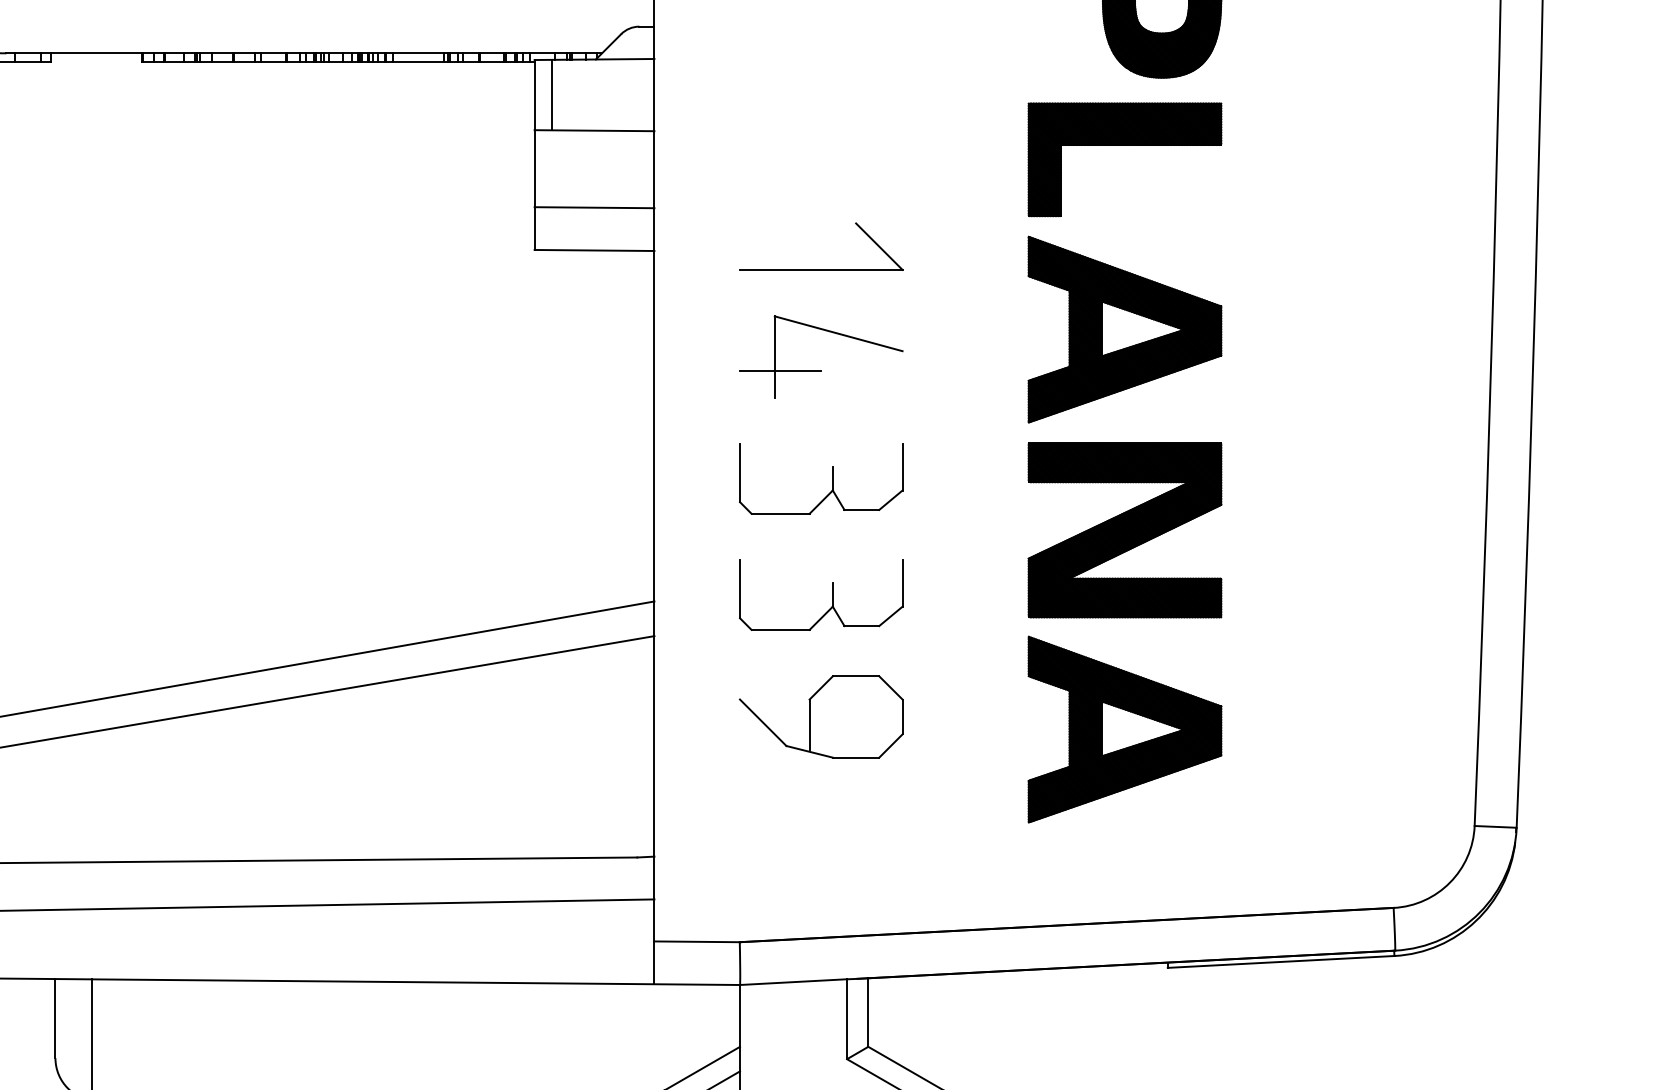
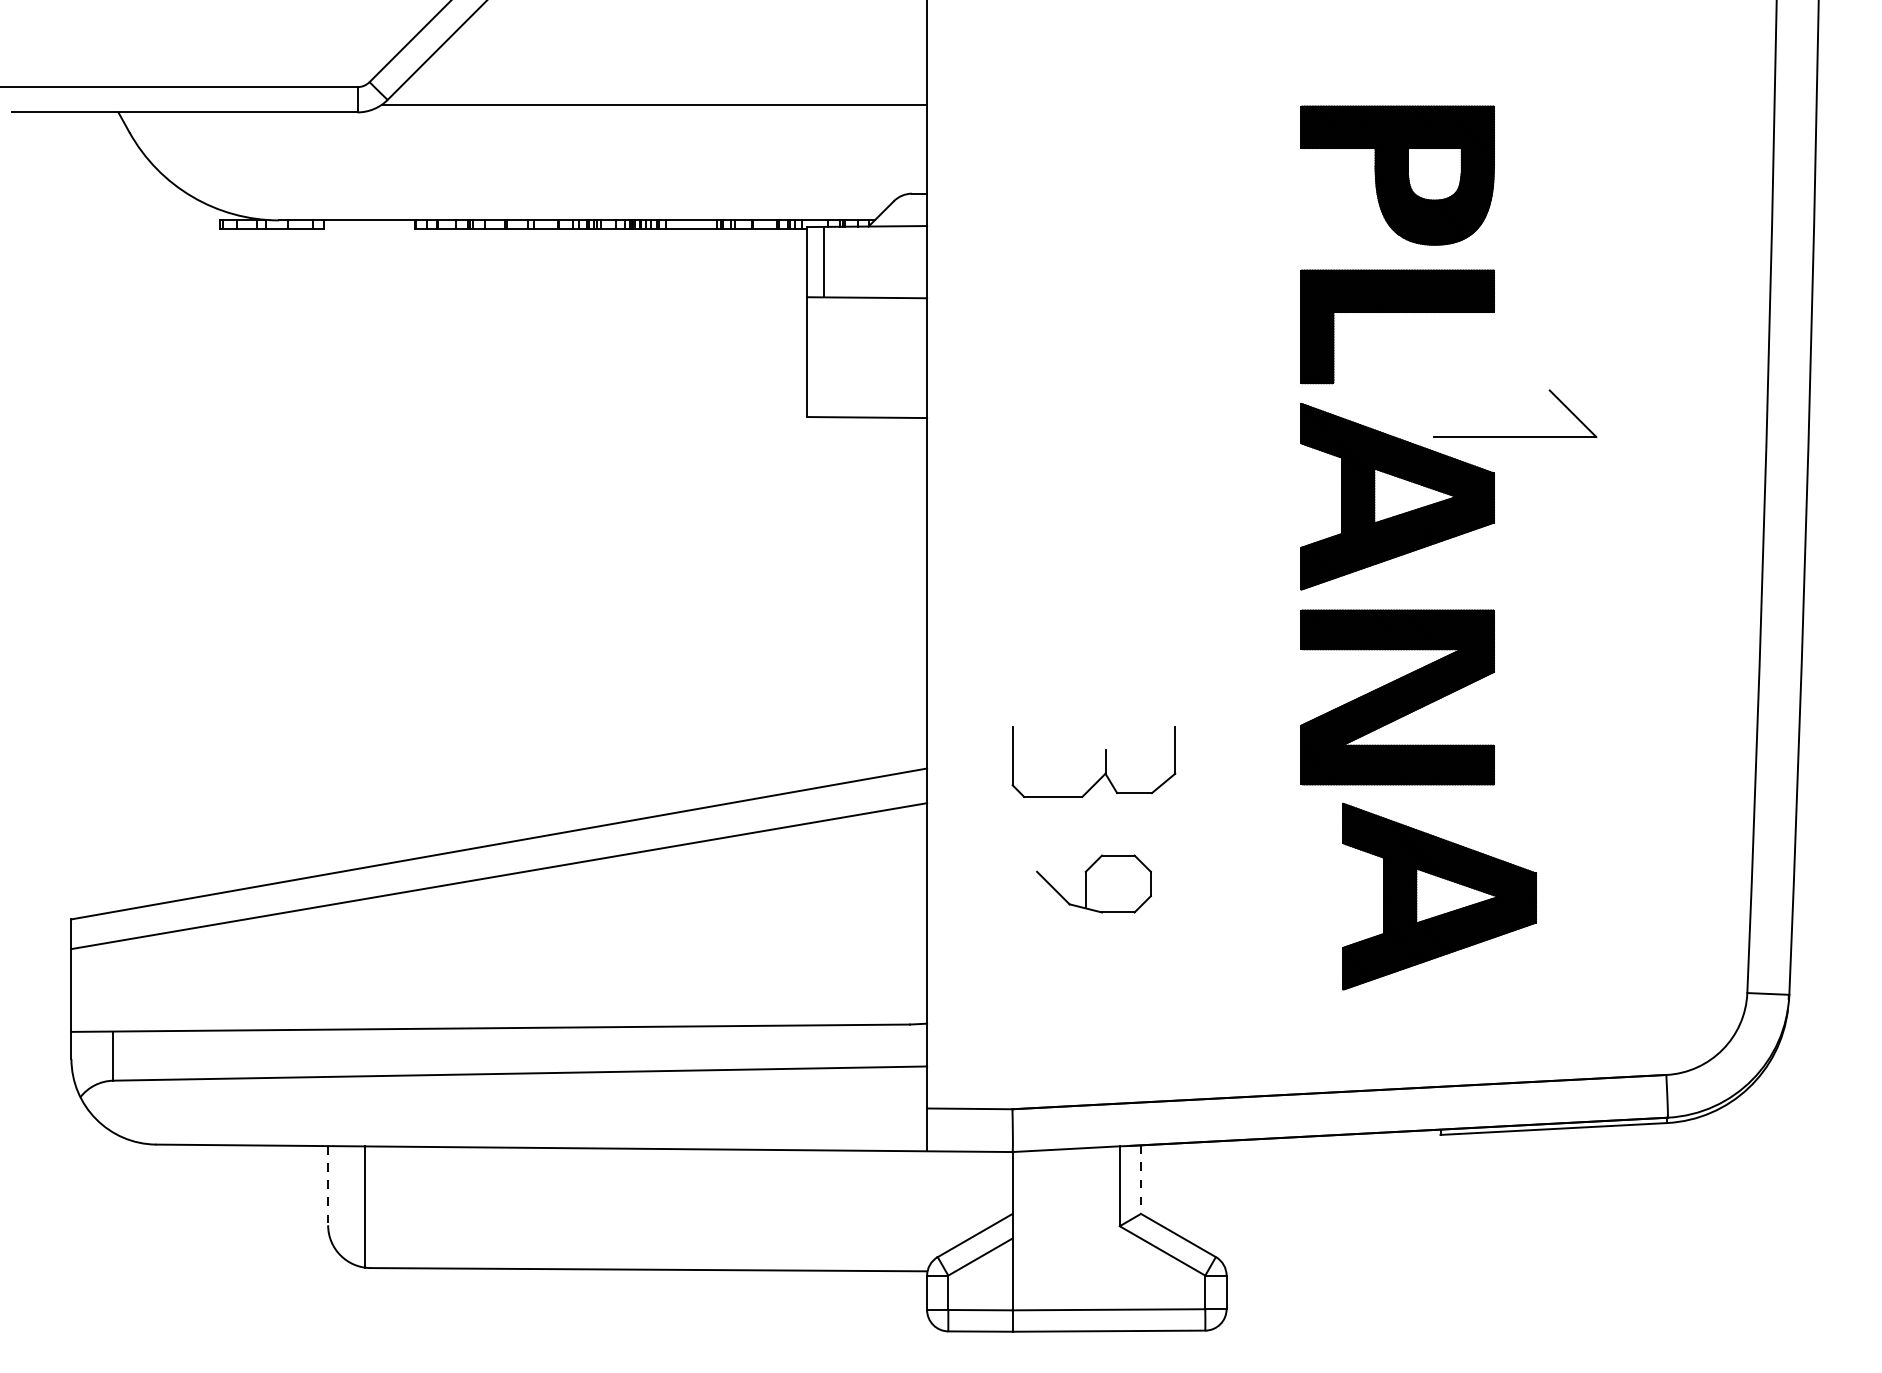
line: (594, 207) -> (867, 374), removed
part: (821, 269) -> (1515, 436), moved
part: (821, 370) -> (1094, 537), removed
part: (832, 478) -> (1105, 645), removed
part: (820, 716) -> (1093, 883), size x0.7
part: (1124, 729) -> (1439, 896), moved
line: (868, 1013) -> (1141, 1180), solid -> dashed
line: (55, 1018) -> (328, 1185), solid -> dashed

